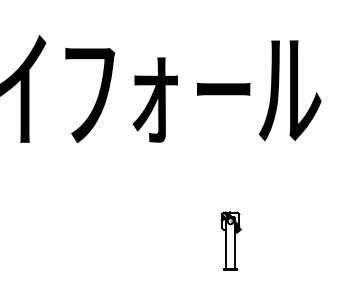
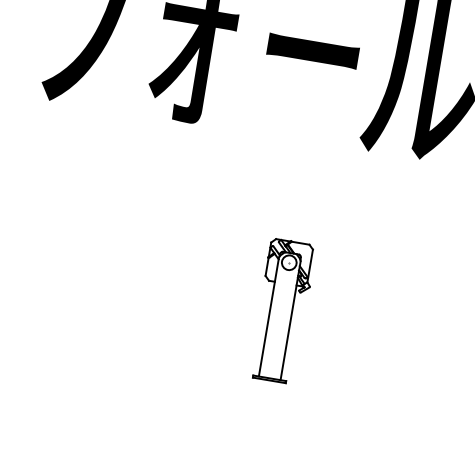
part: (230, 240) -> (281, 309), size x1.43

